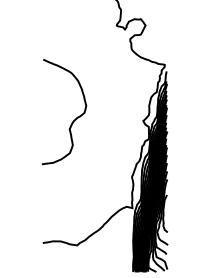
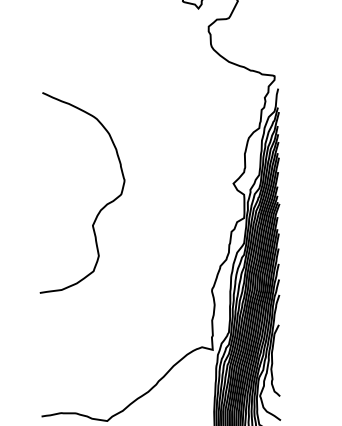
curve: (73, 120) -> (100, 209), moved

